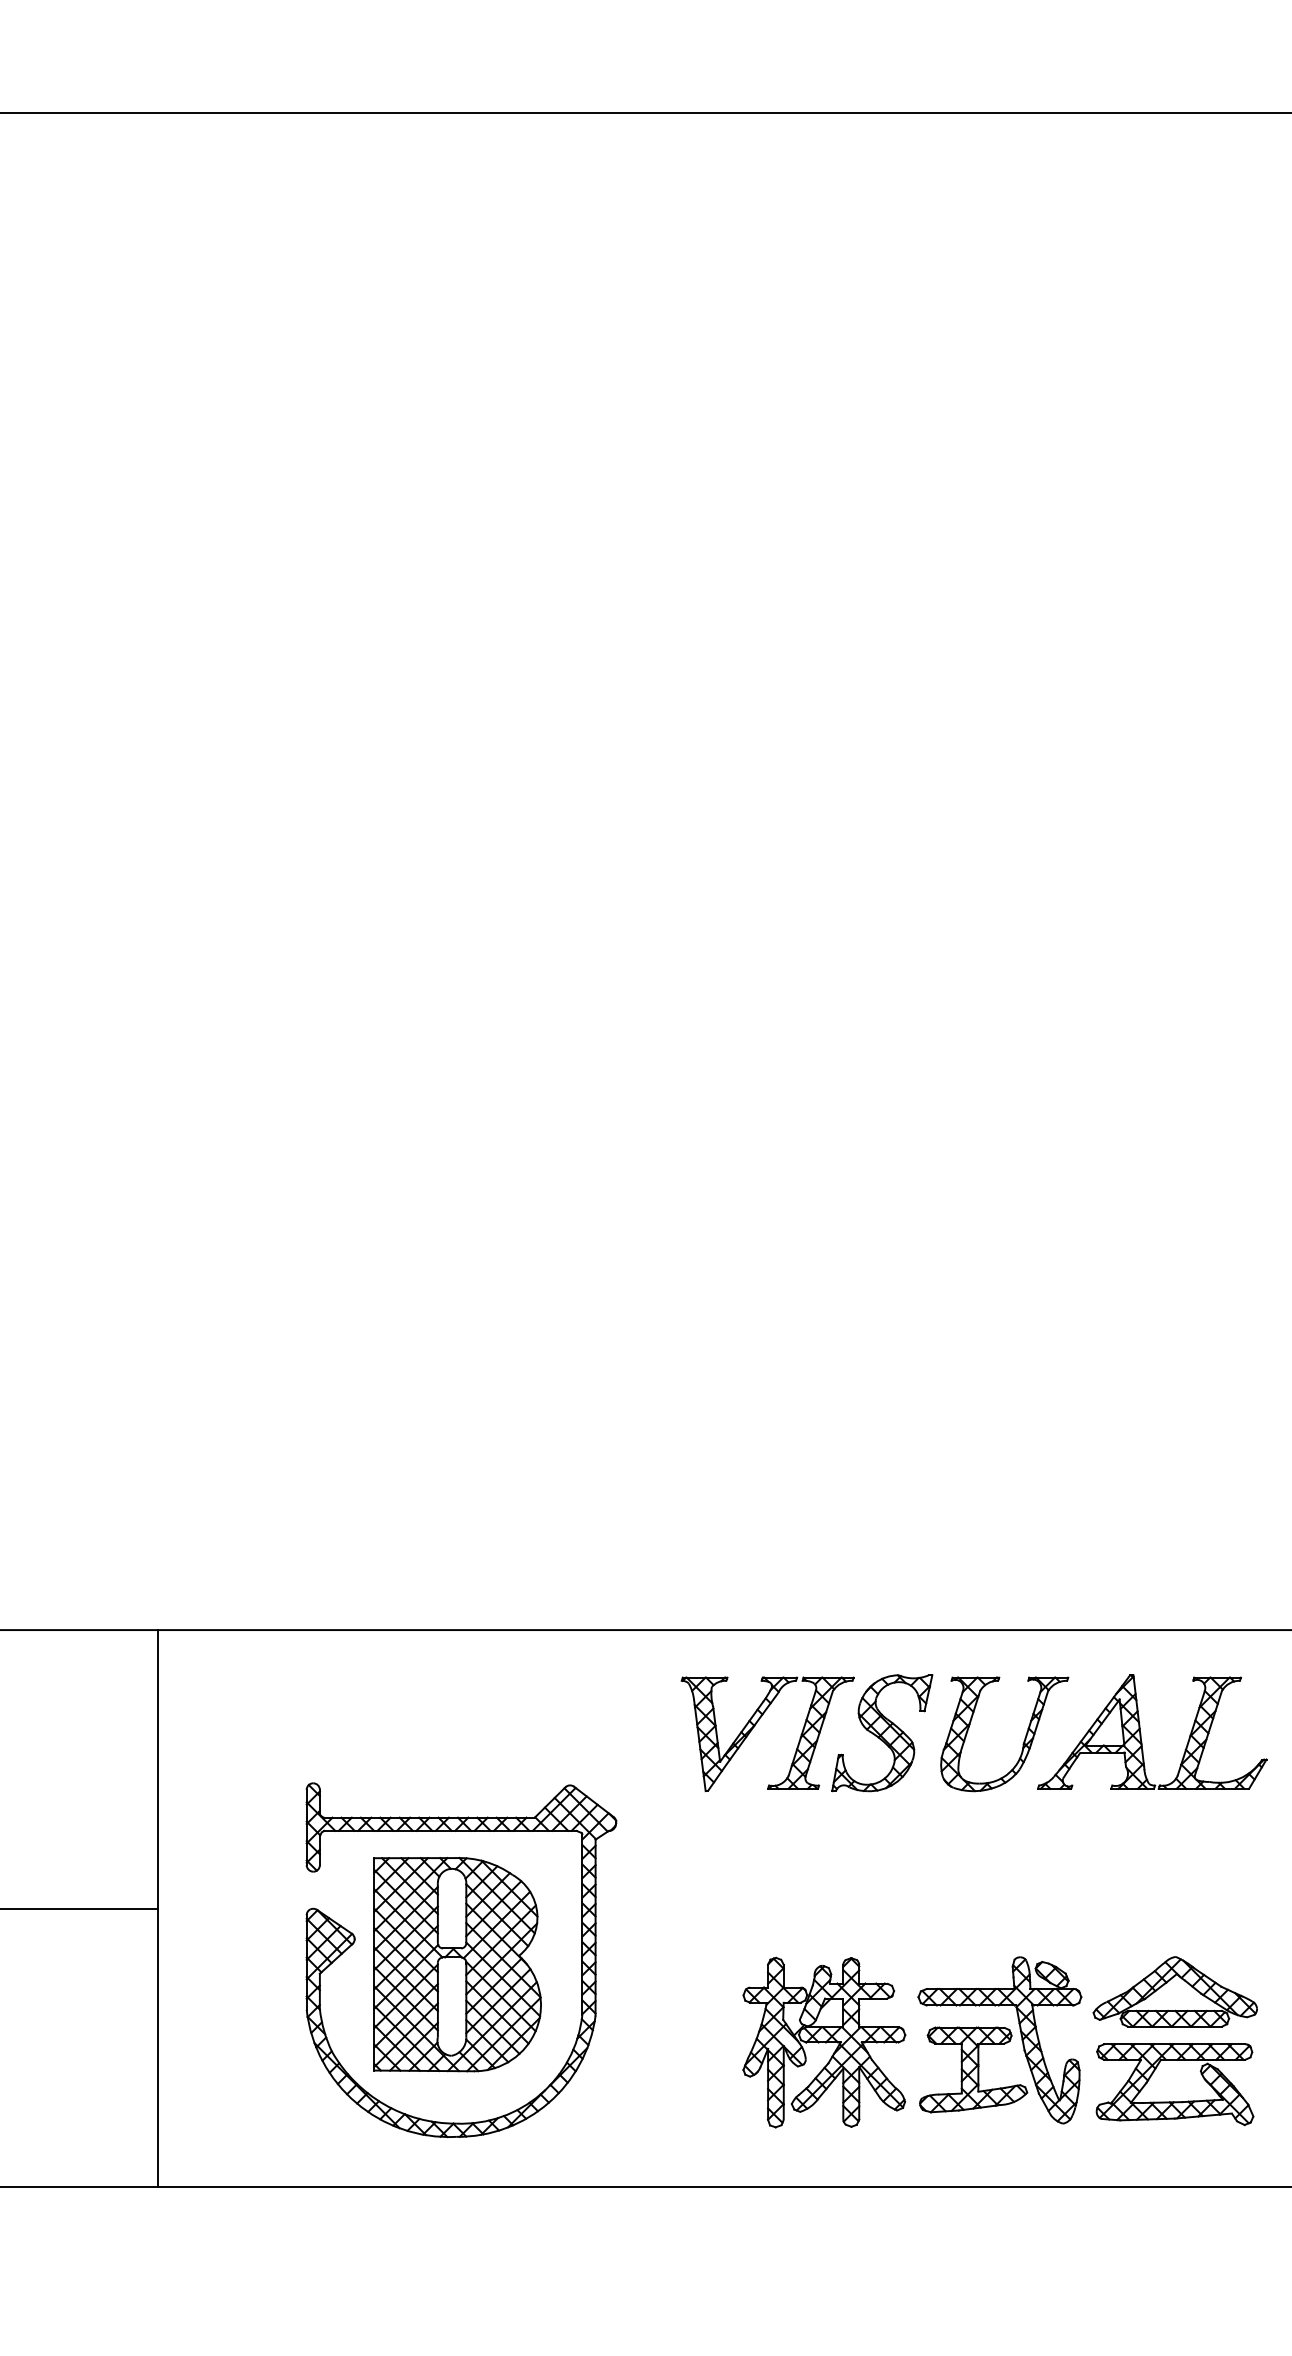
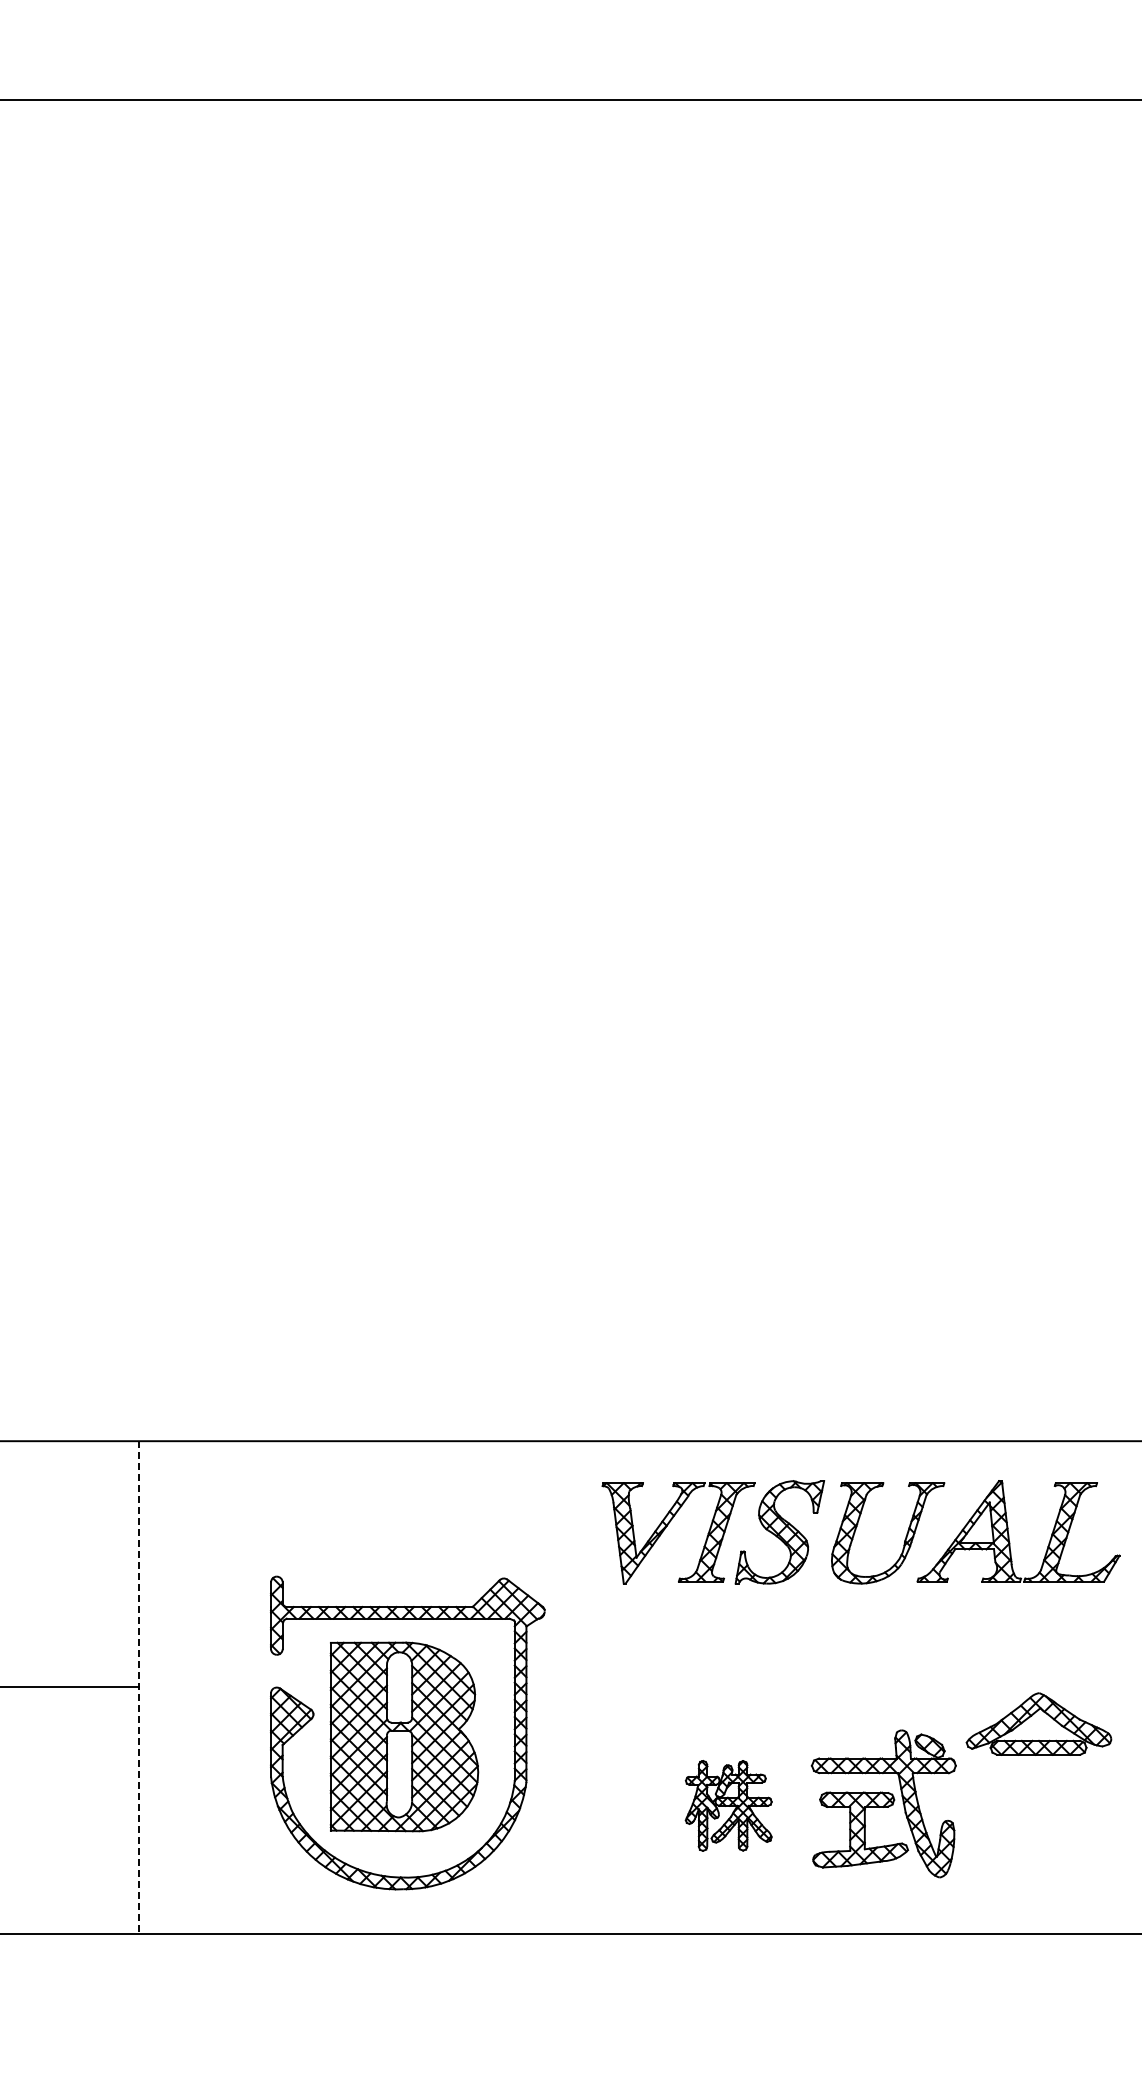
line: (157, 1908) -> (139, 1687), solid -> dashed
part: (1174, 1991) -> (1038, 1723), moved
part: (824, 2042) -> (728, 1805), size x0.6
part: (1174, 2100) -> (1038, 1857), removed

